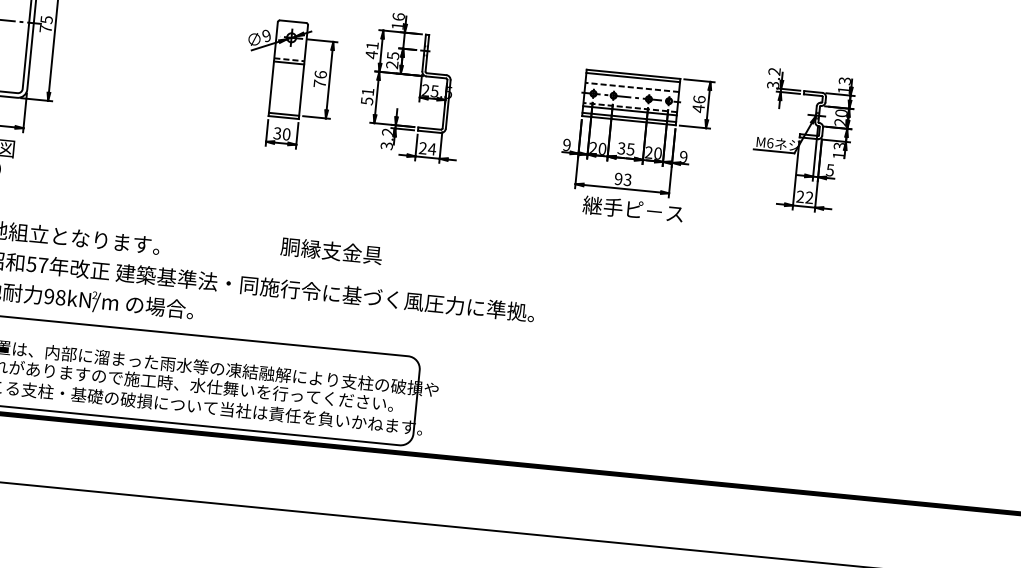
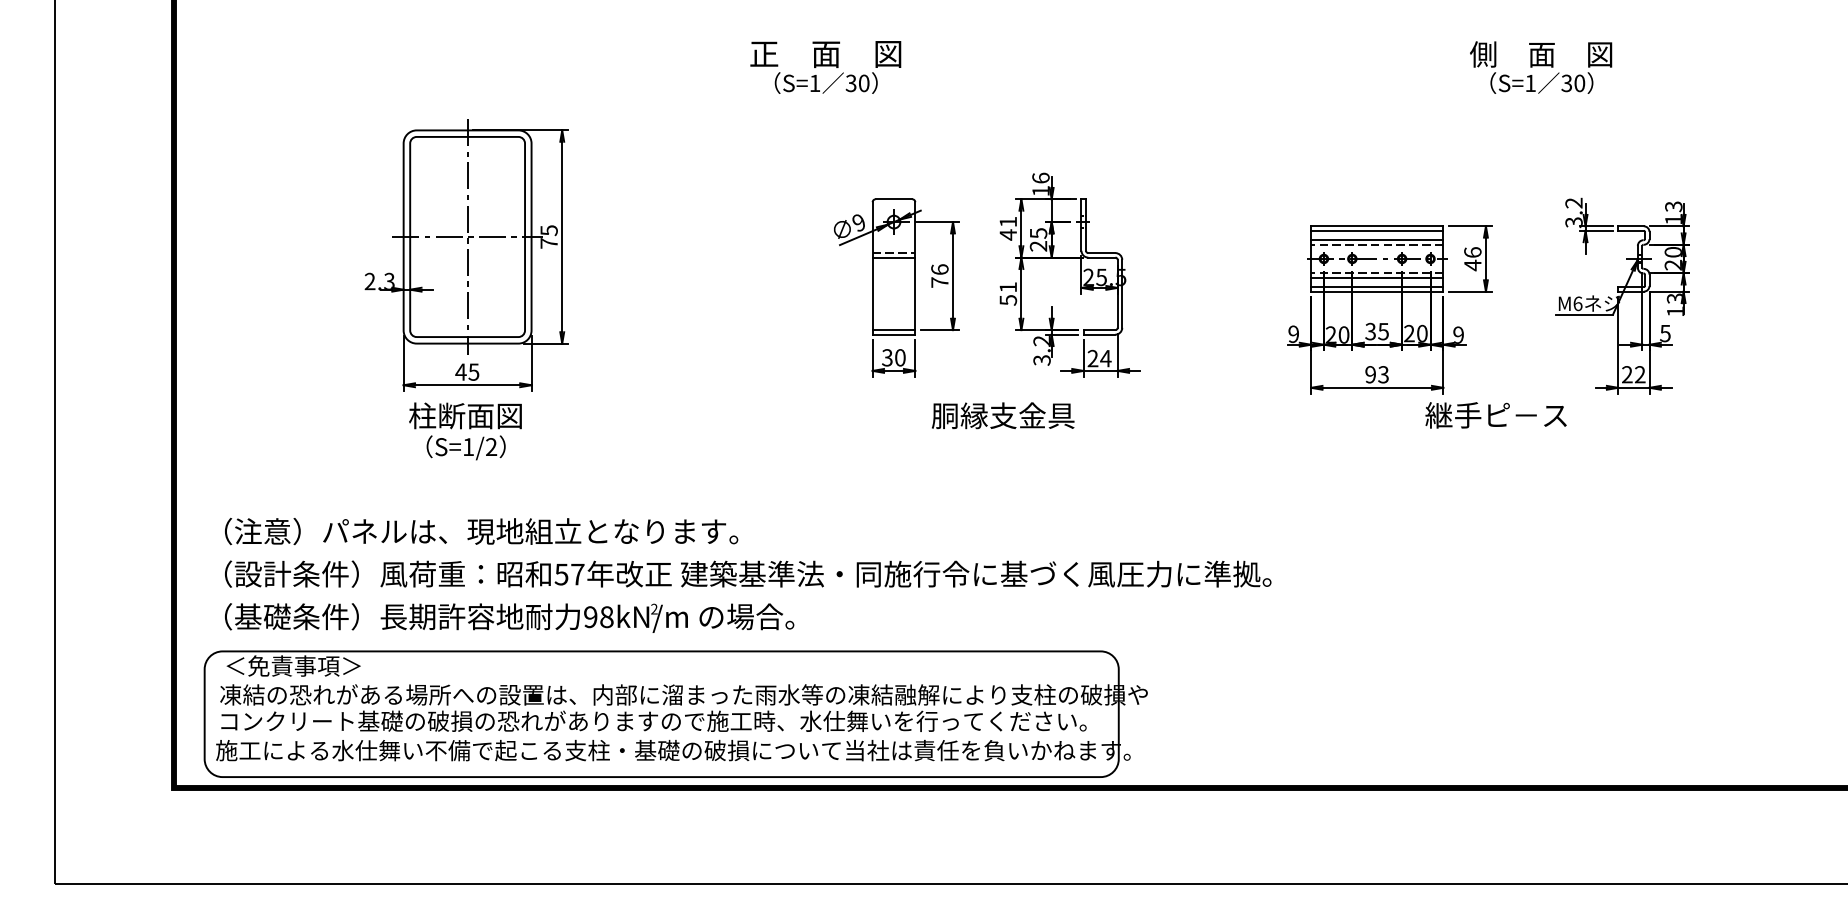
line: (632, 84) -> (1377, 240), added
text: (632, 209) -> (1495, 415), moved
text: (331, 250) -> (1002, 415), moved

